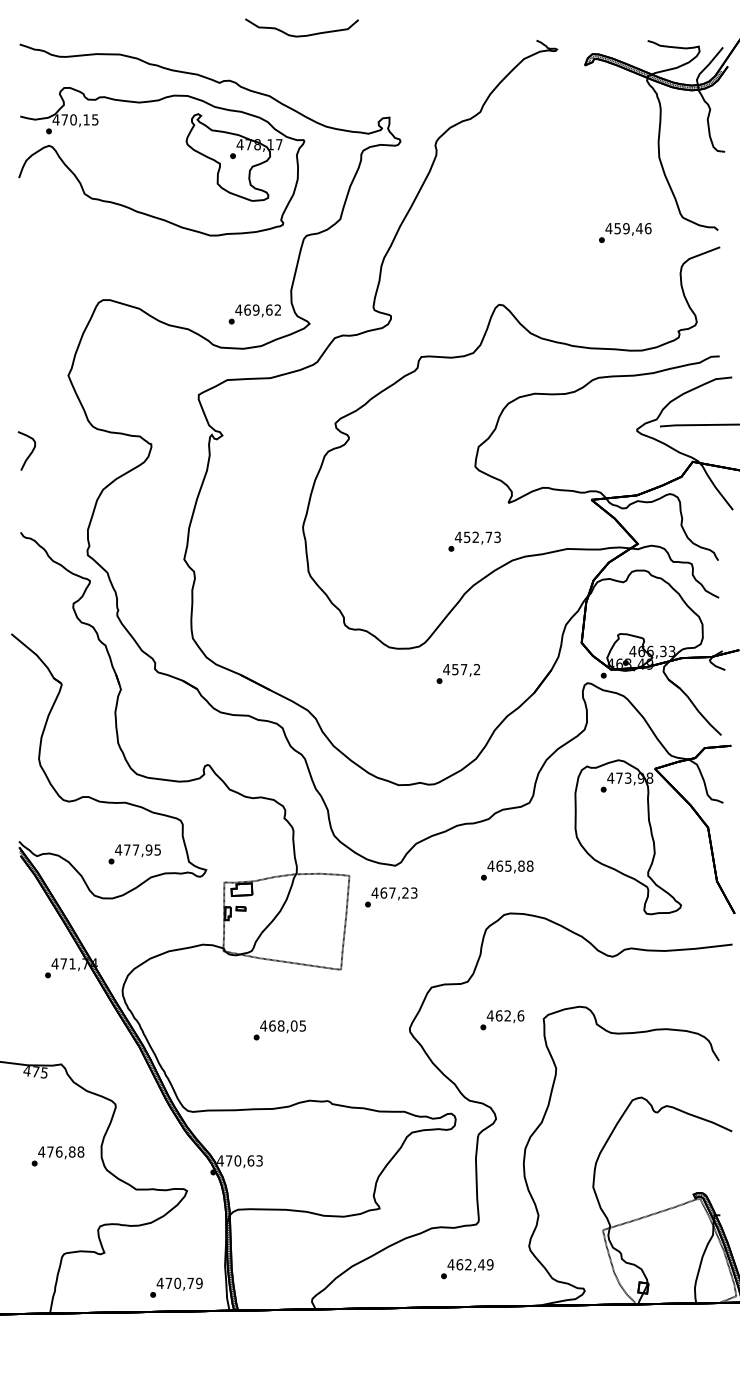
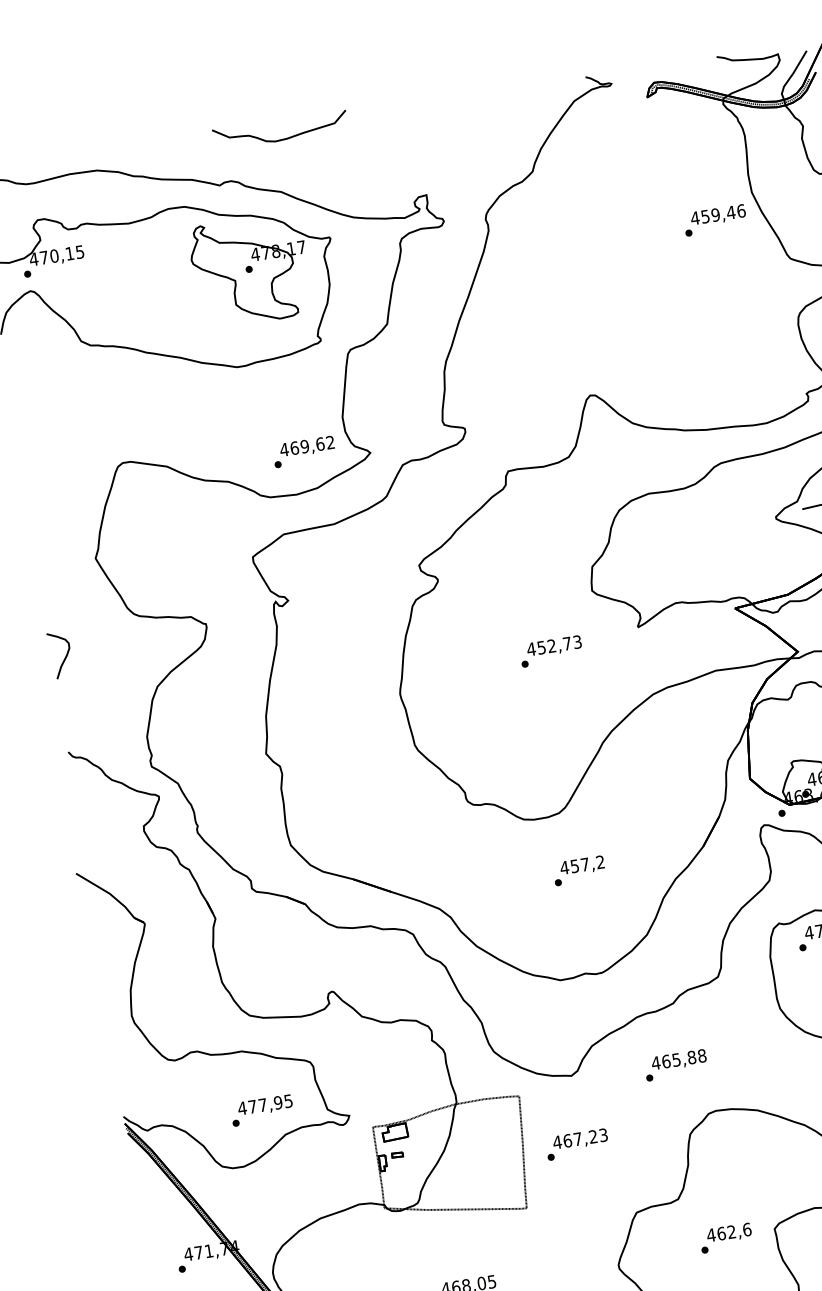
curve: (301, 35) -> (281, 139), moved
text: (625, 232) -> (715, 219), moved
text: (474, 541) -> (551, 651), moved
text: (458, 673) -> (579, 870), moved
text: (507, 870) -> (676, 1065), moved
text: (391, 897) -> (577, 1144), moved

